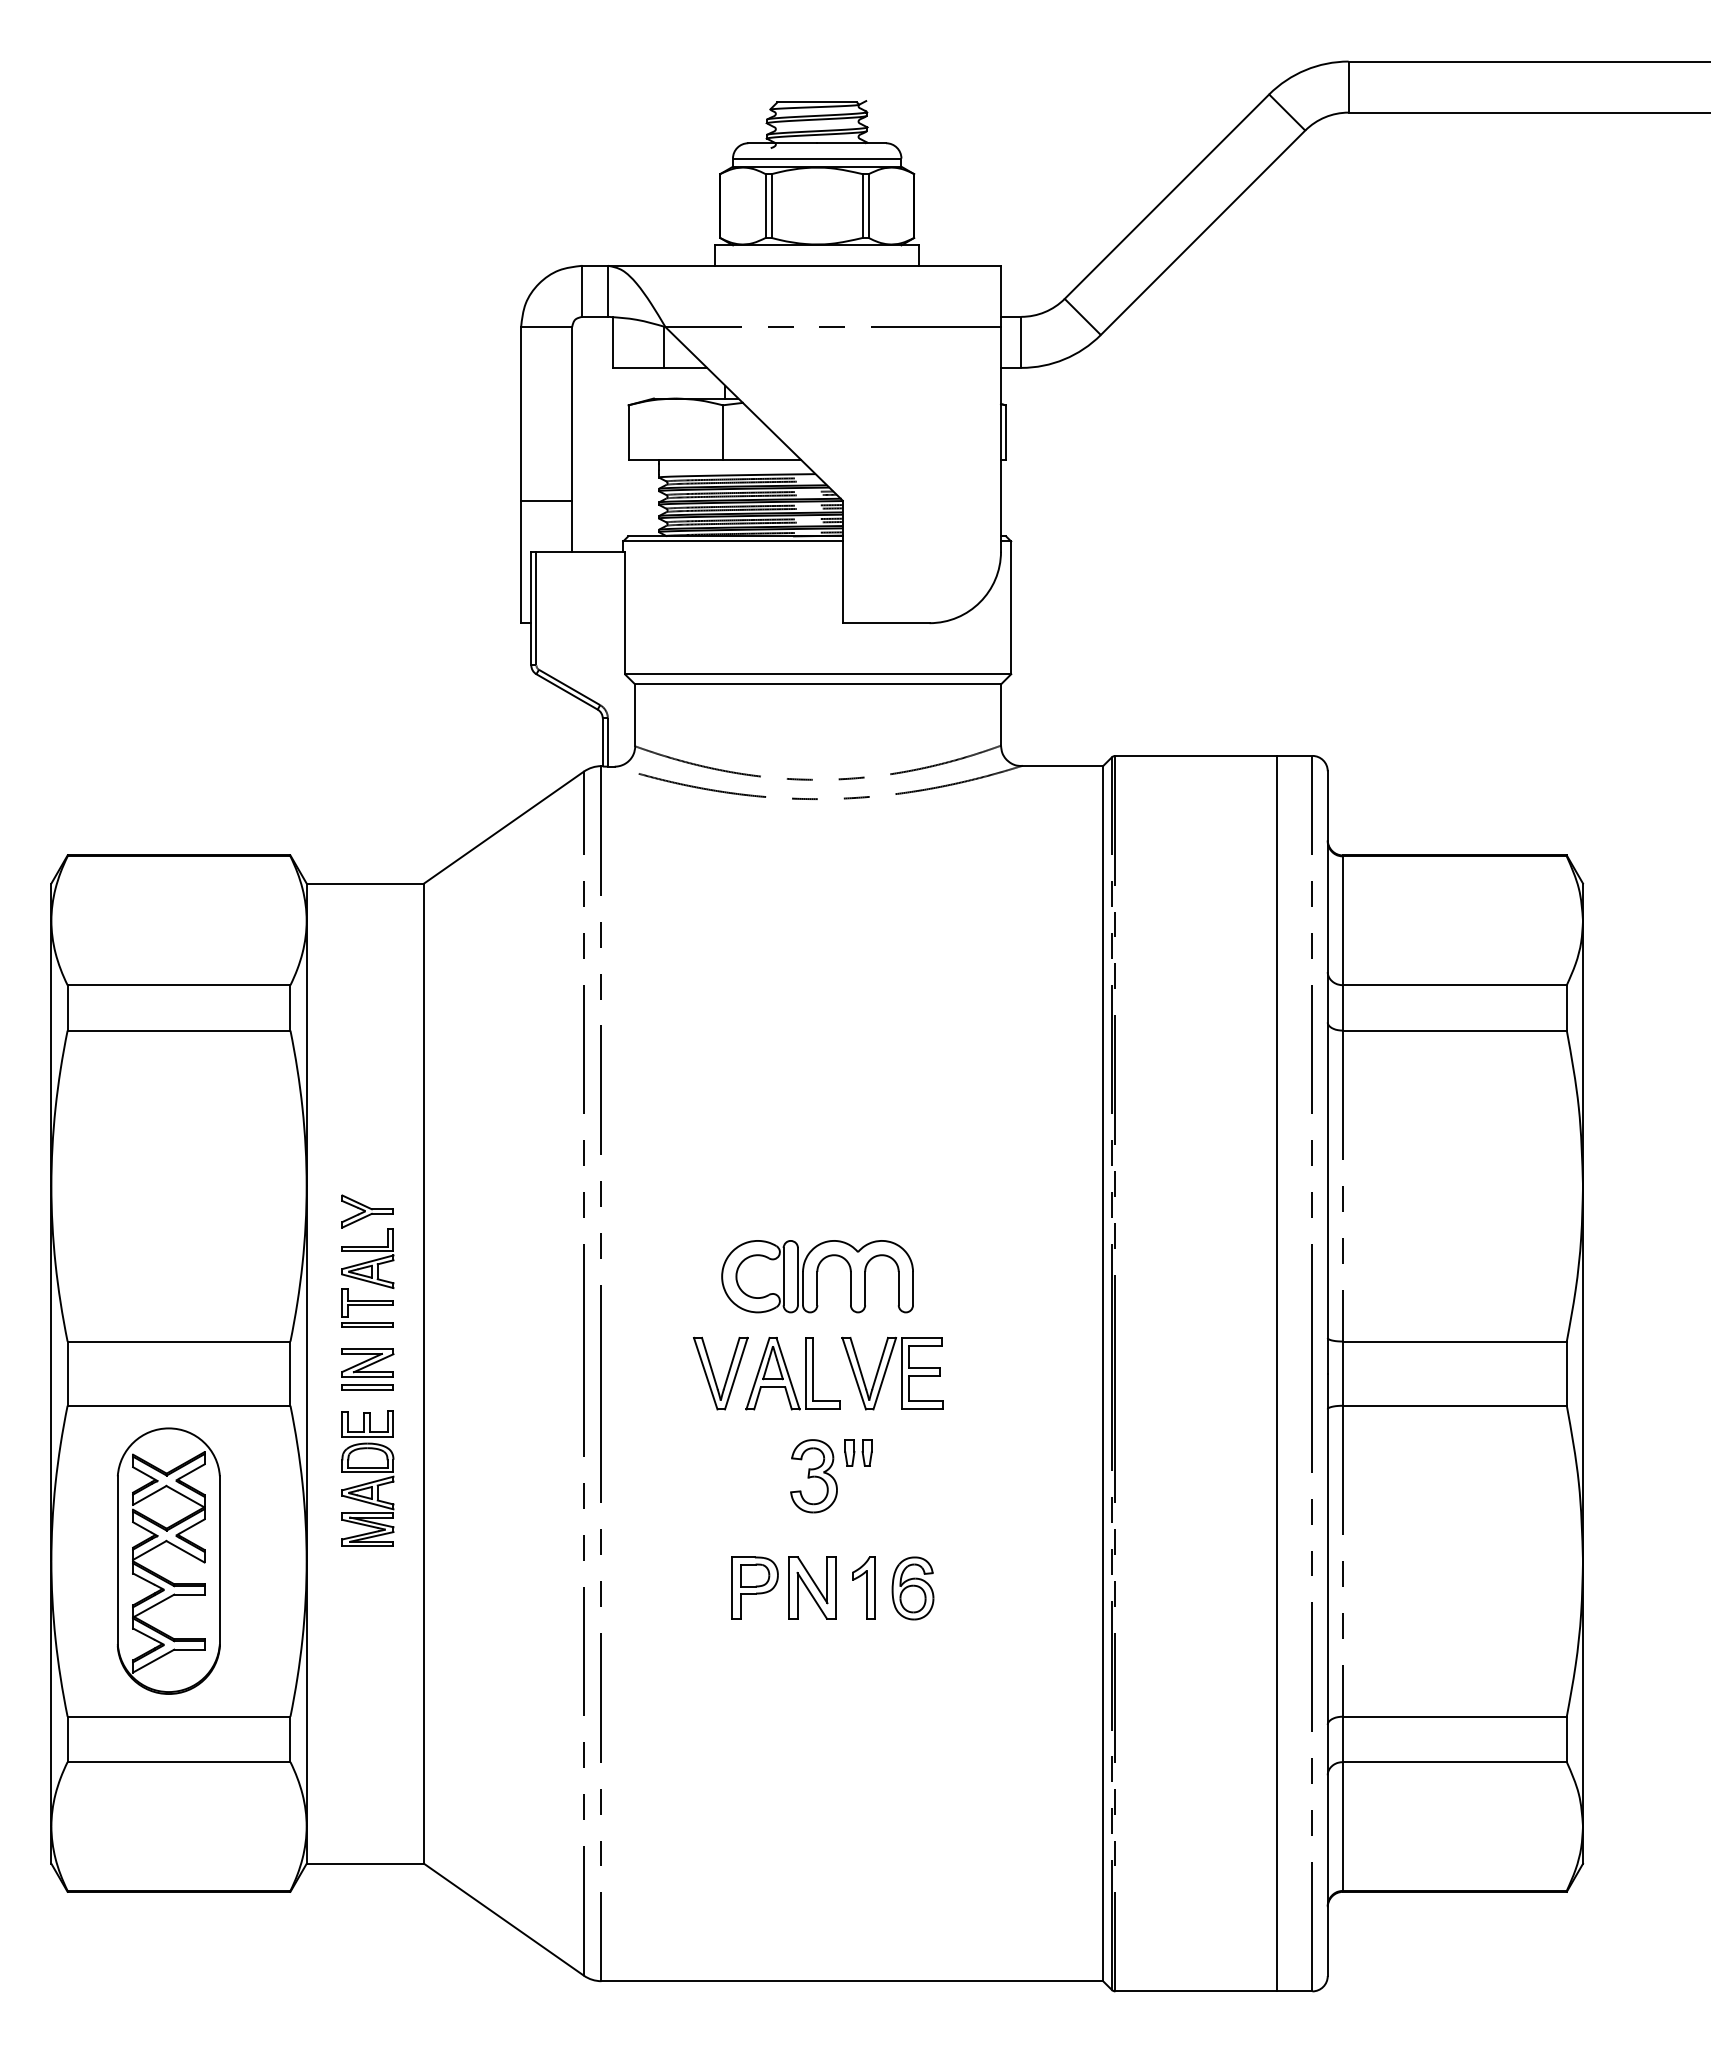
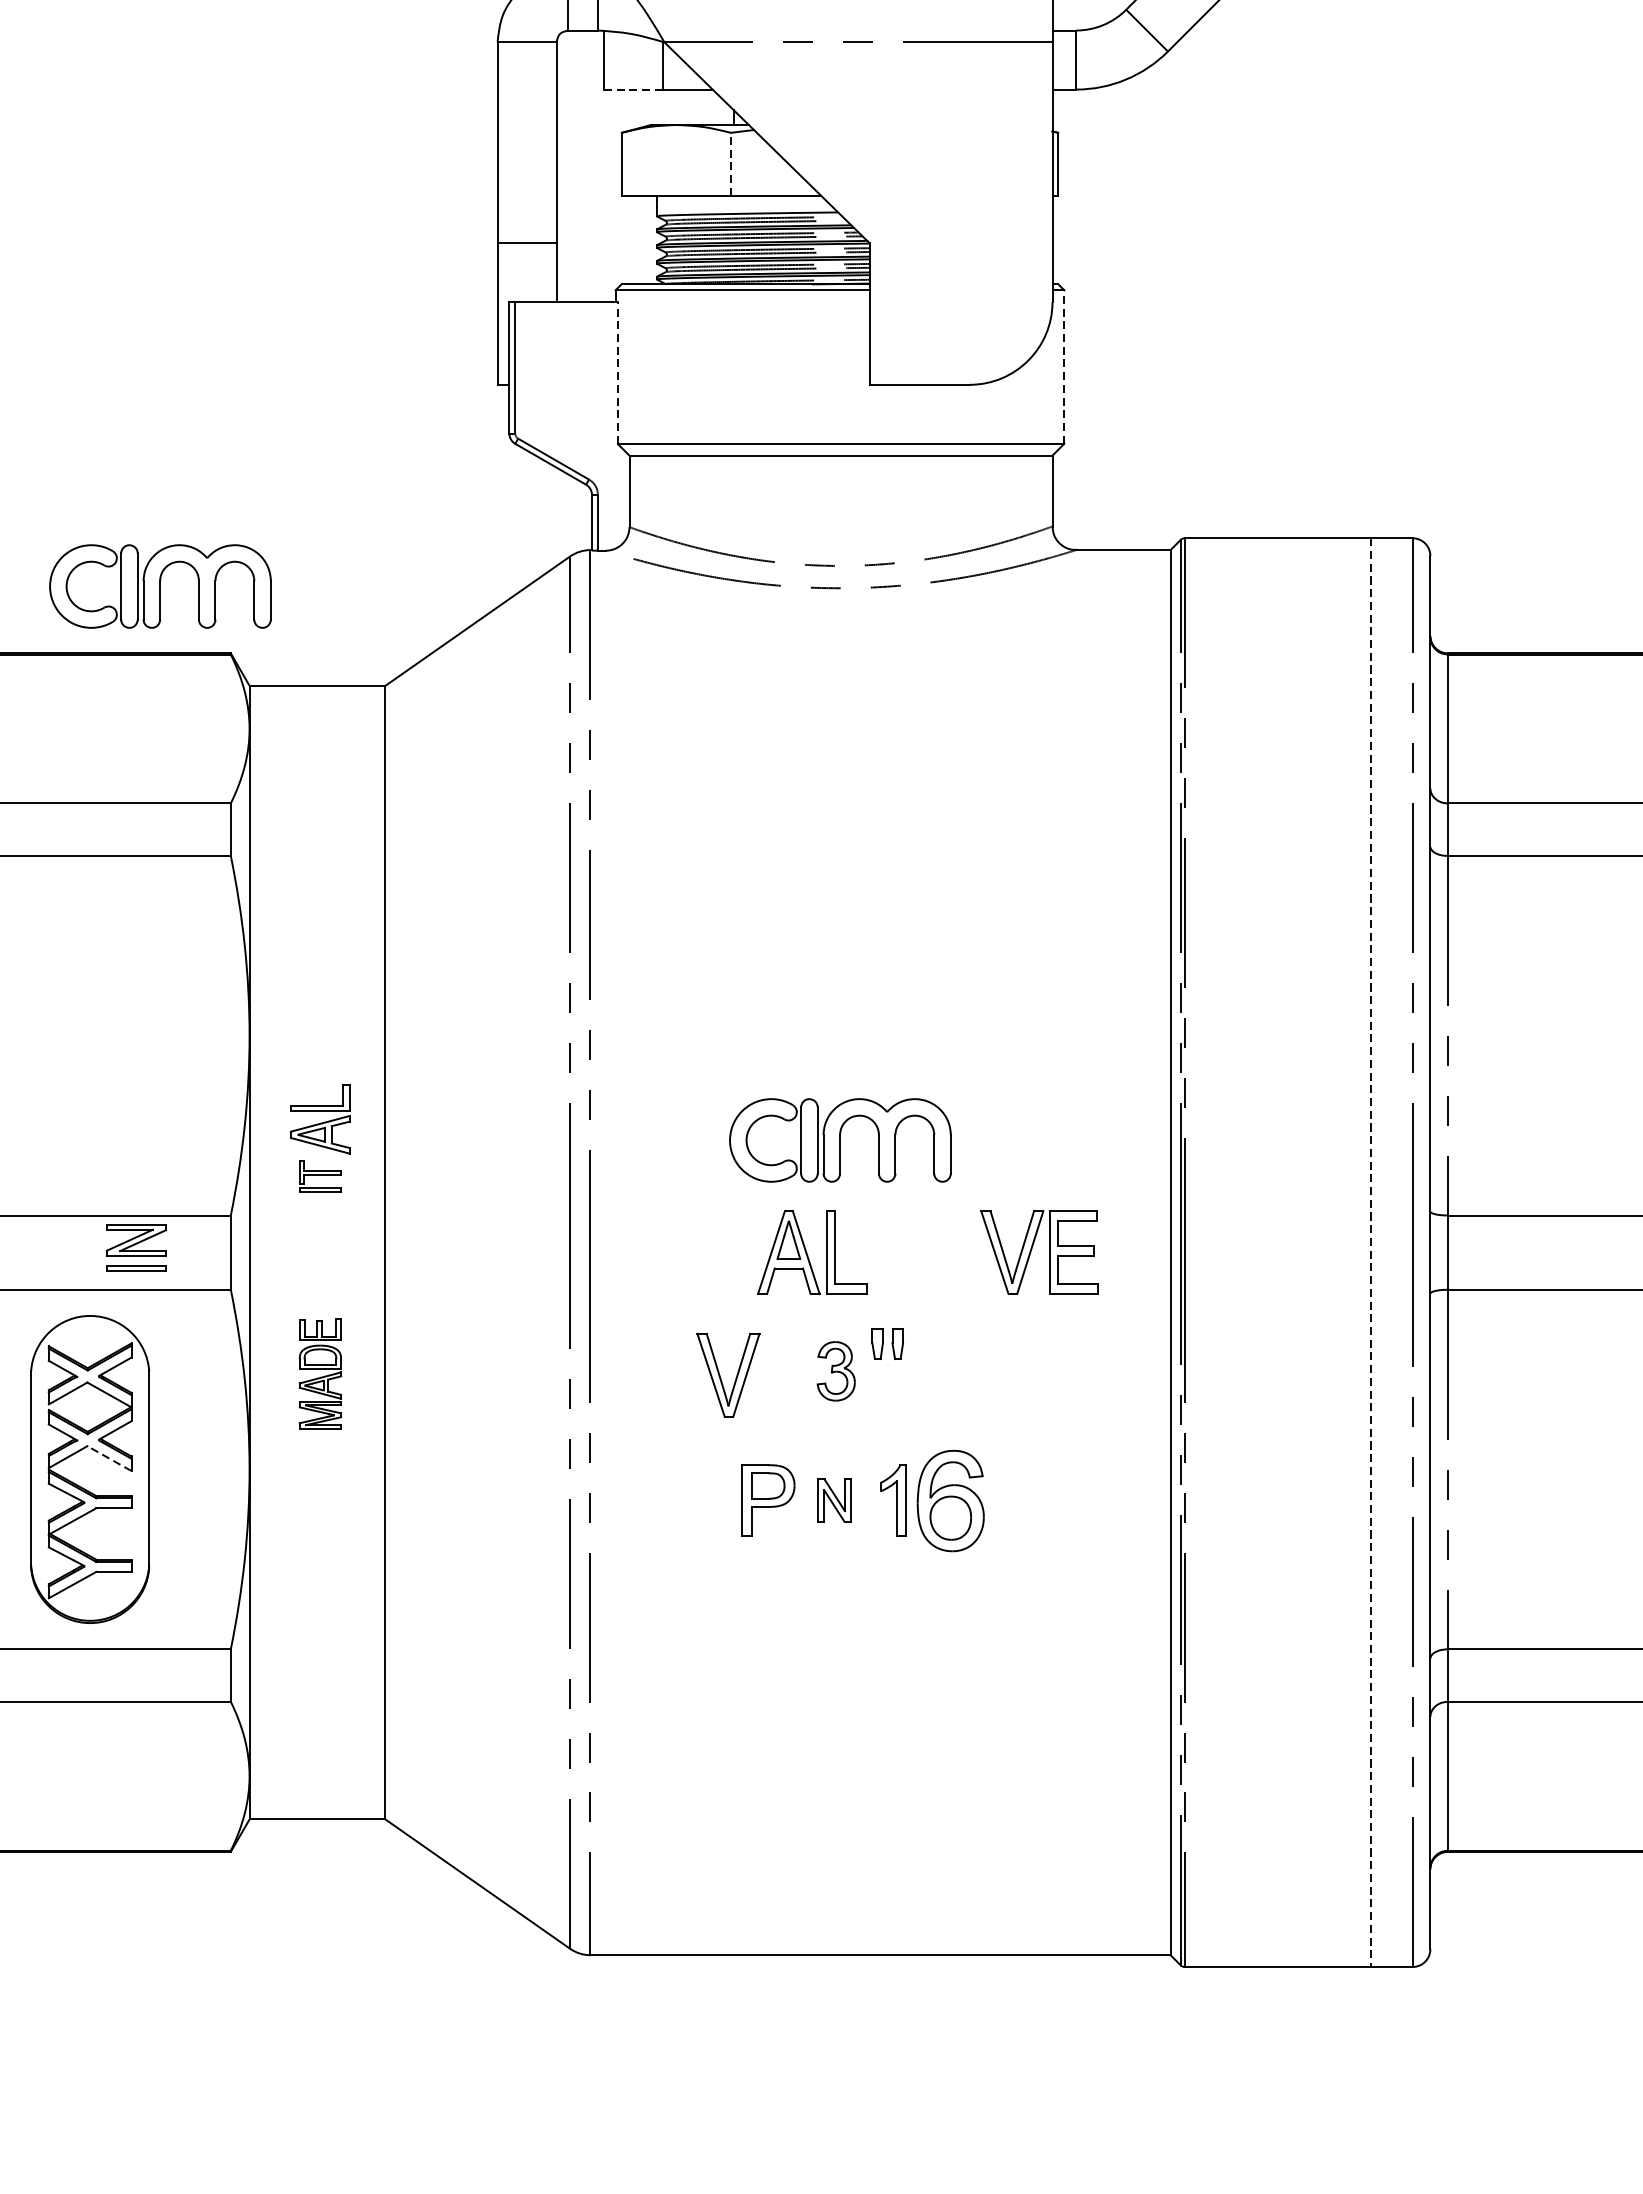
line: (638, 367) -> (633, 89), solid -> dashed
line: (722, 432) -> (730, 164), solid -> dashed
line: (1011, 607) -> (1064, 366), solid -> dashed
line: (624, 612) -> (617, 372), solid -> dashed
part: (229, 797) -> (160, 586), added
part: (367, 1211) -> (319, 1065), removed
part: (367, 1307) -> (319, 1176), size x0.7
part: (367, 1369) -> (136, 1247), moved
part: (886, 1372) -> (1032, 1251), moved
line: (1276, 1373) -> (1371, 1252), solid -> dashed
part: (714, 1374) -> (721, 1376), moved
part: (813, 1476) -> (835, 1371), size x0.7
part: (367, 1478) -> (319, 1373), size x0.7
line: (185, 1551) -> (109, 1458), solid -> dashed
part: (812, 1587) -> (834, 1499), size x0.6
part: (912, 1588) -> (950, 1501), size x1.4

